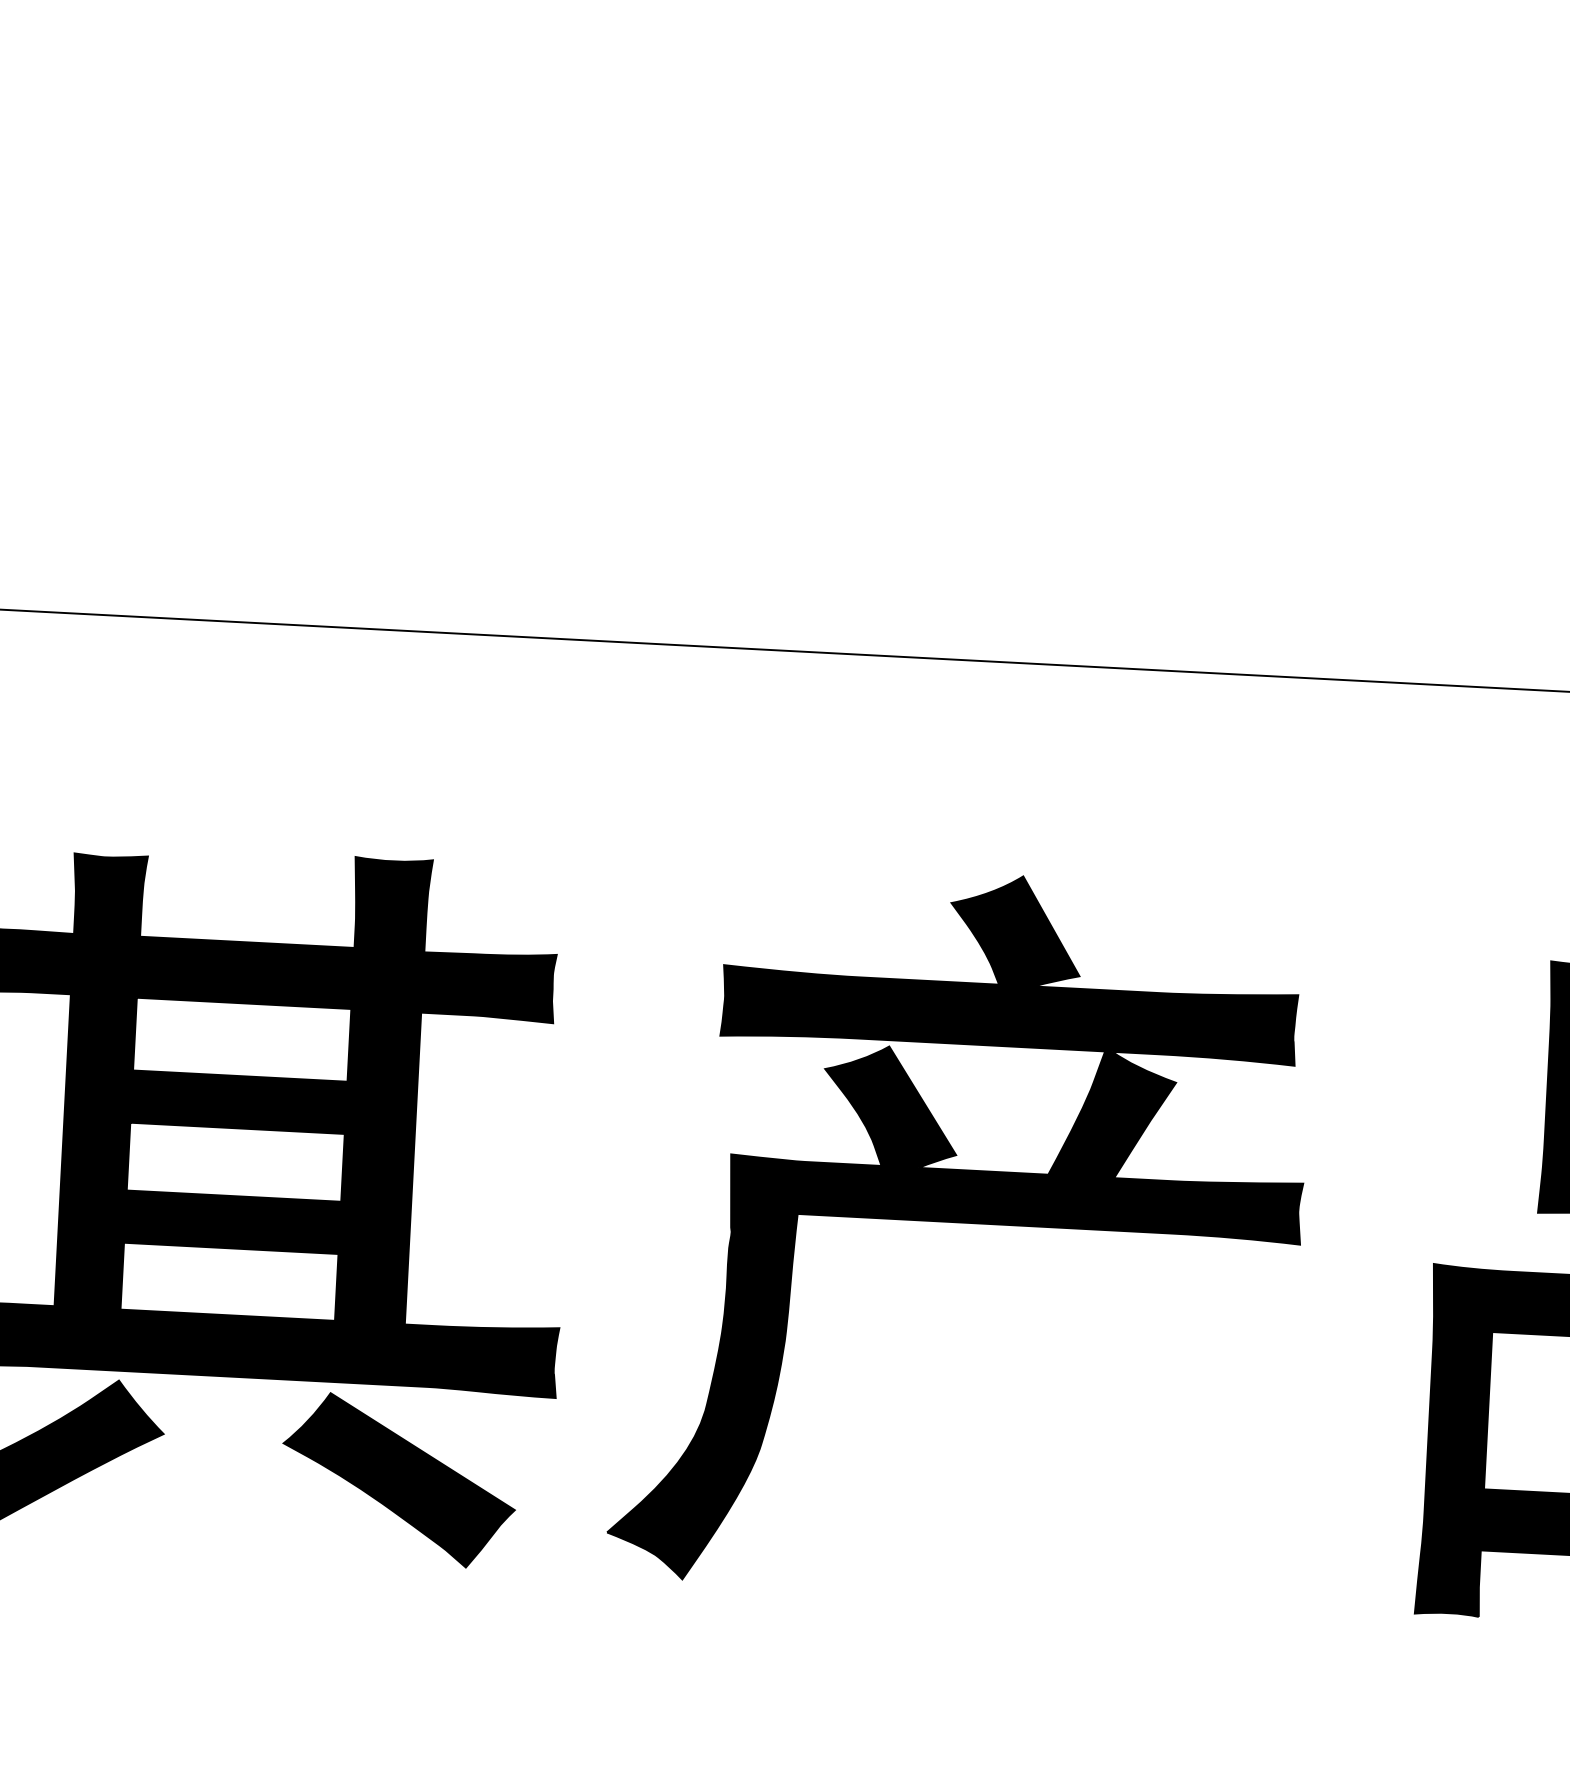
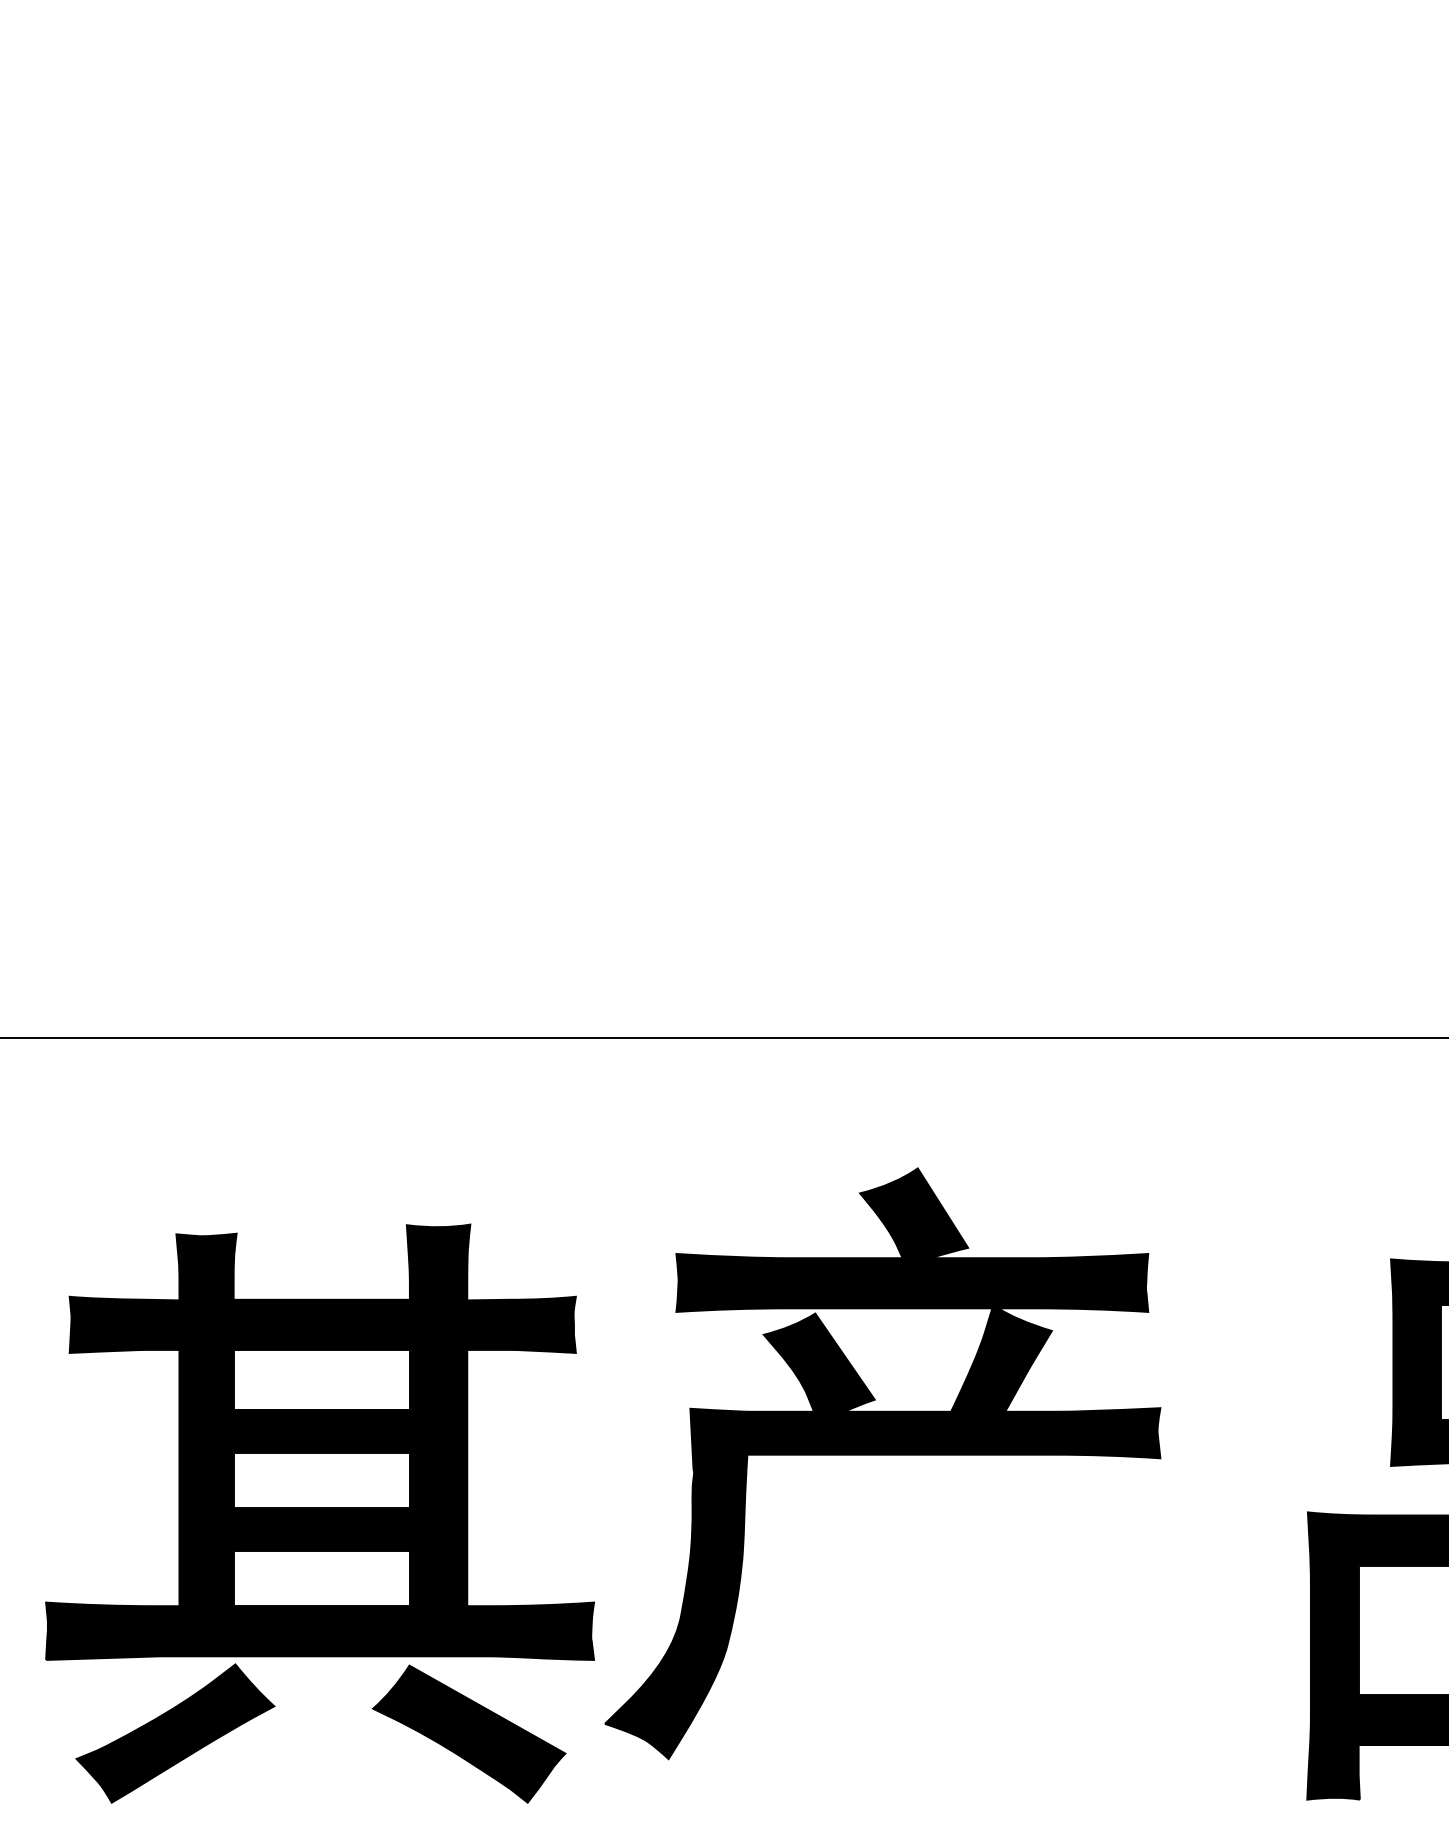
part: (962, 1223) -> (882, 1455), moved

